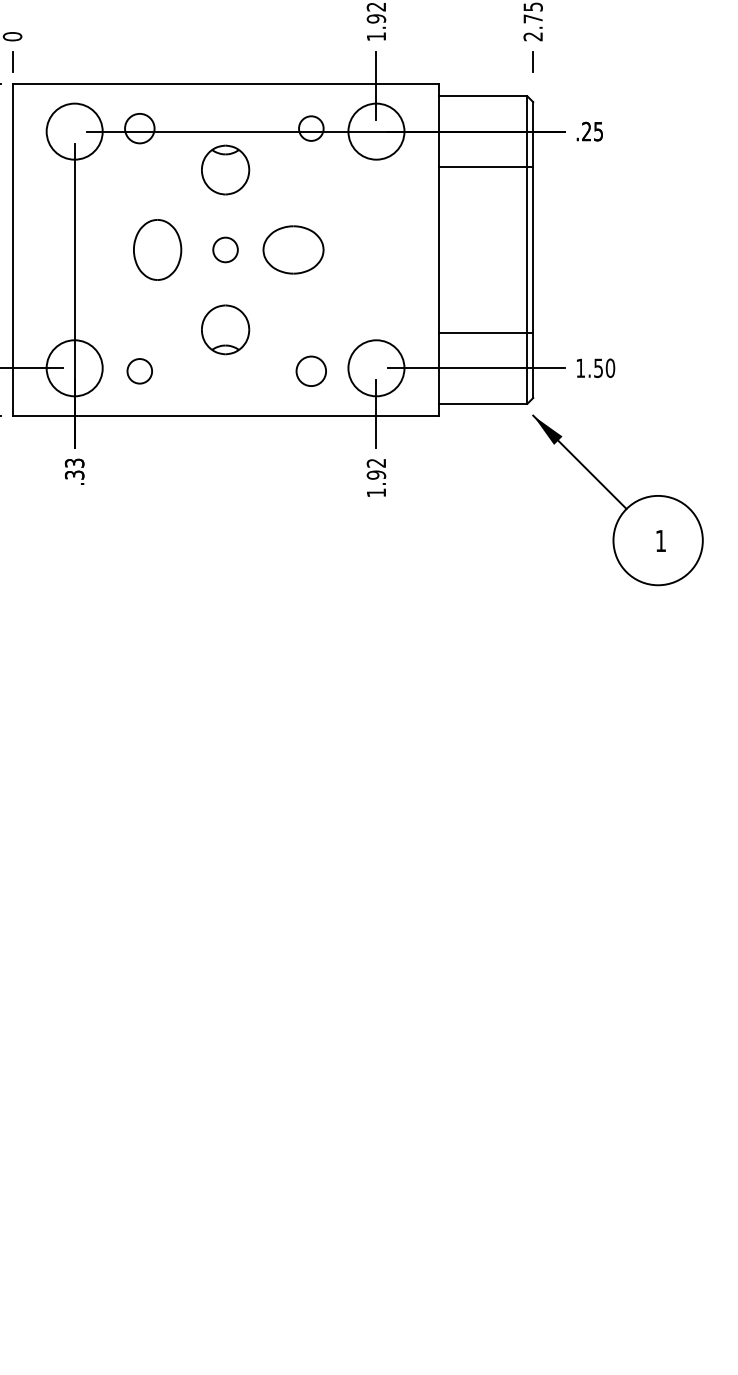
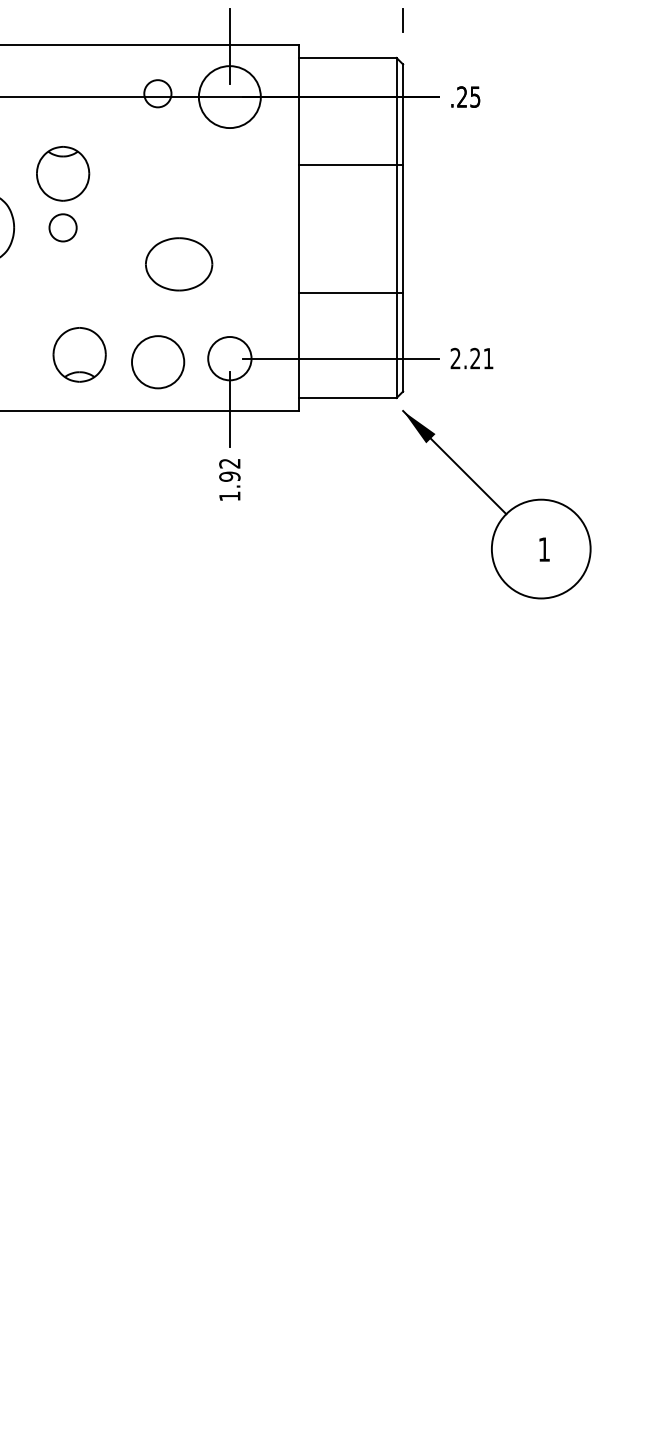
line: (485, 167) -> (350, 165), moved
part: (225, 169) -> (63, 173), moved
part: (293, 249) -> (179, 263), moved
part: (225, 329) -> (79, 354), moved
line: (485, 332) -> (350, 292), moved
circle: (376, 368) -> (229, 358), size x0.7
text: (595, 368) -> (471, 358), 1.50 -> 2.21
circle: (310, 370) -> (156, 361), size x1.6

